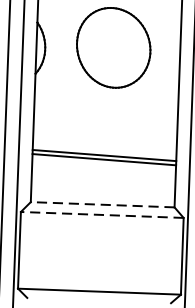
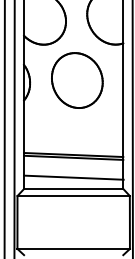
line: (103, 188) -> (73, 177), added
line: (102, 204) -> (73, 188), dashed -> solid
line: (101, 215) -> (73, 196), dashed -> solid

